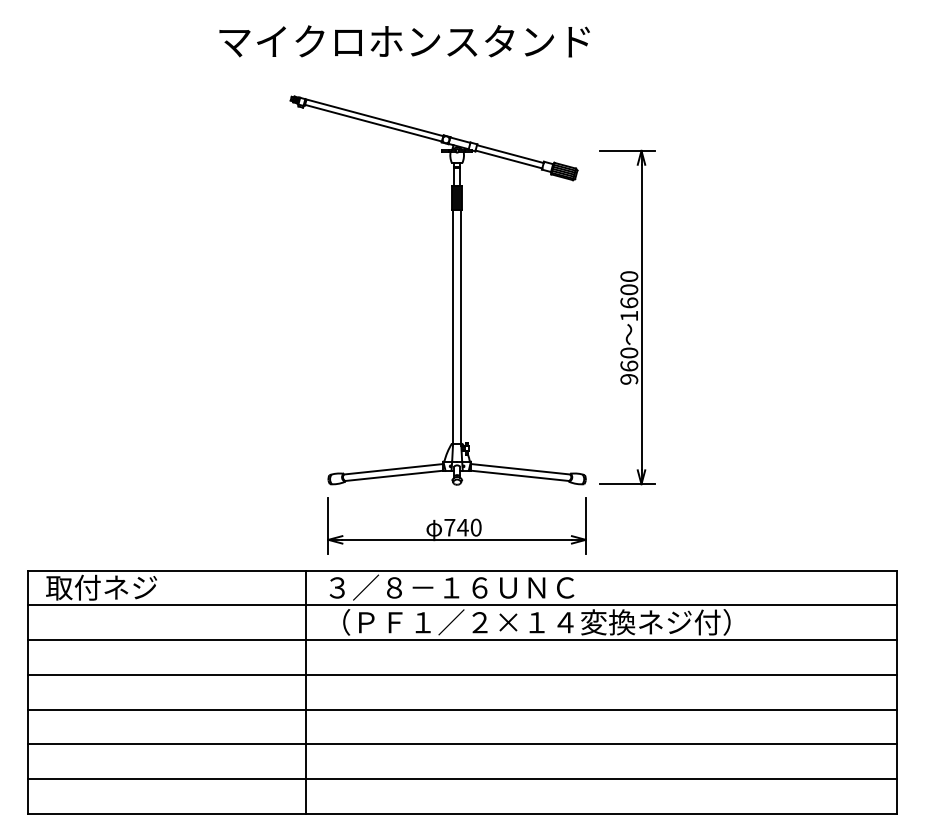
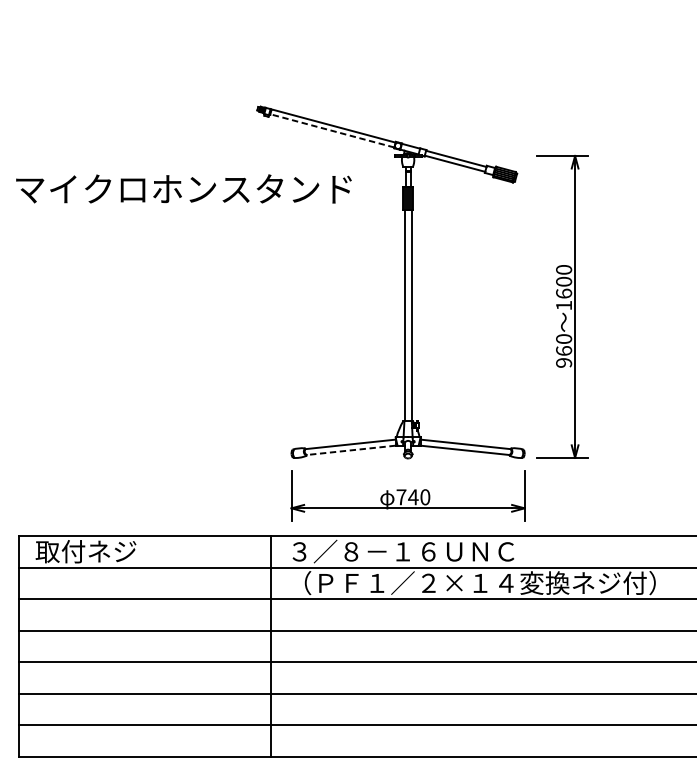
text: (404, 41) -> (183, 189), moved
line: (373, 123) -> (332, 131), solid -> dashed
line: (393, 475) -> (350, 450), solid -> dashed

